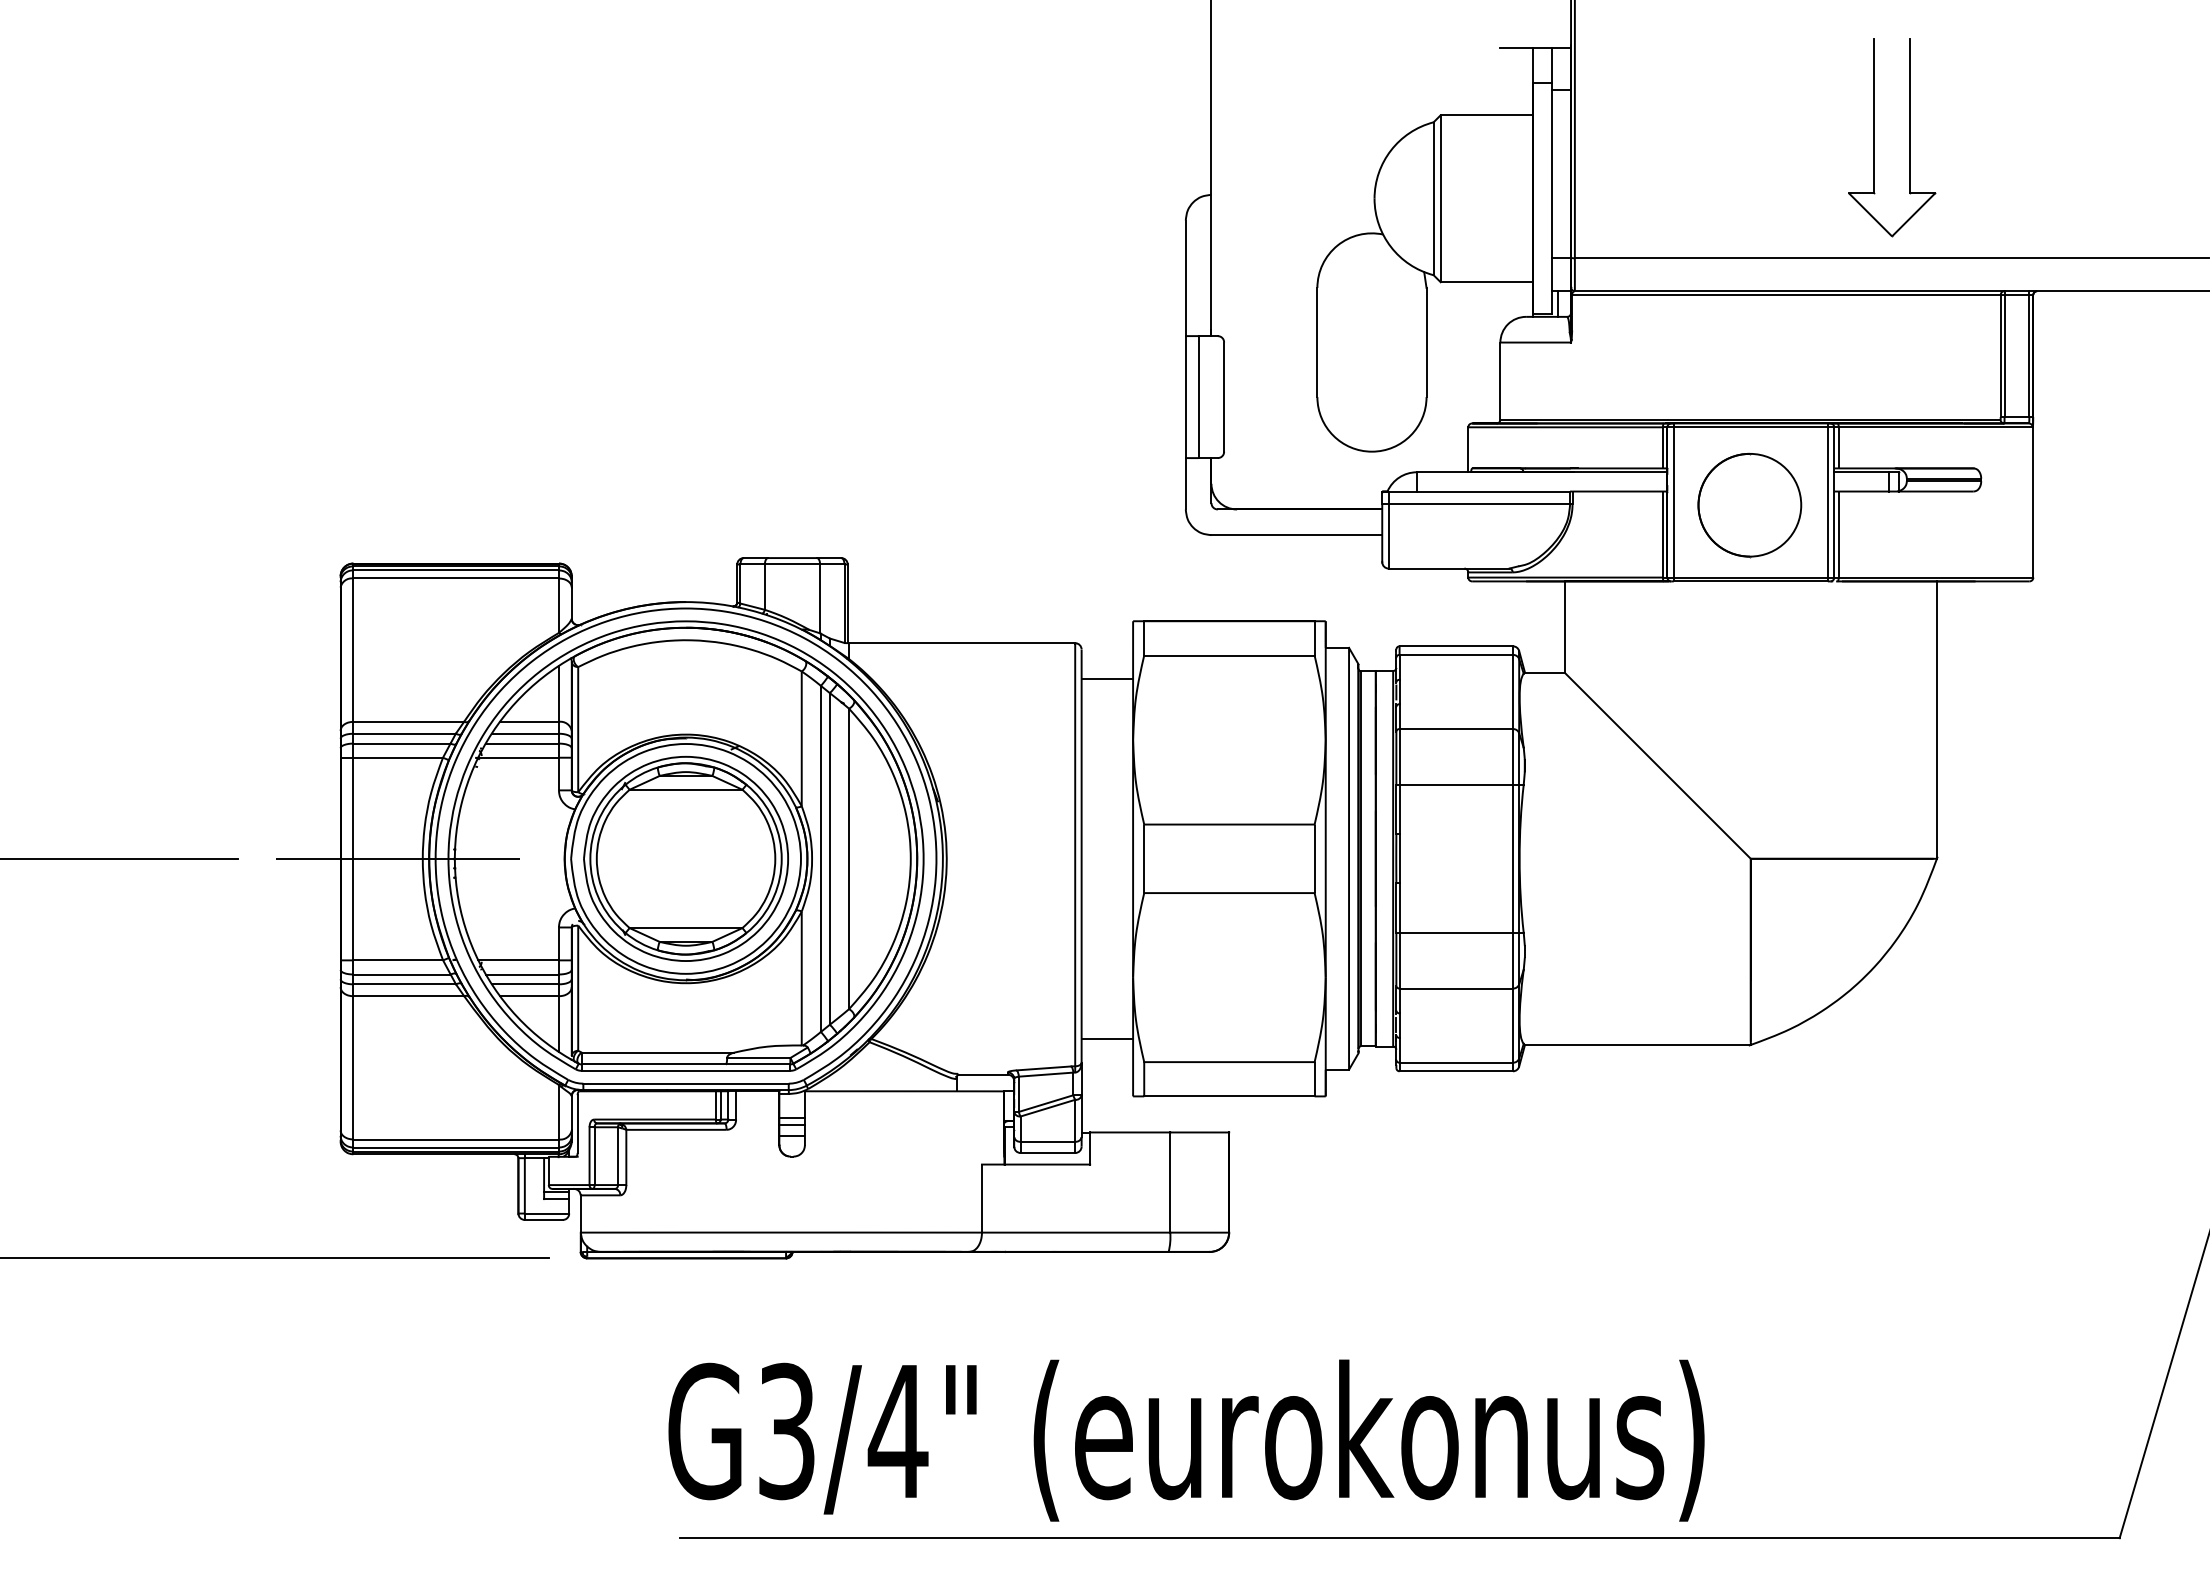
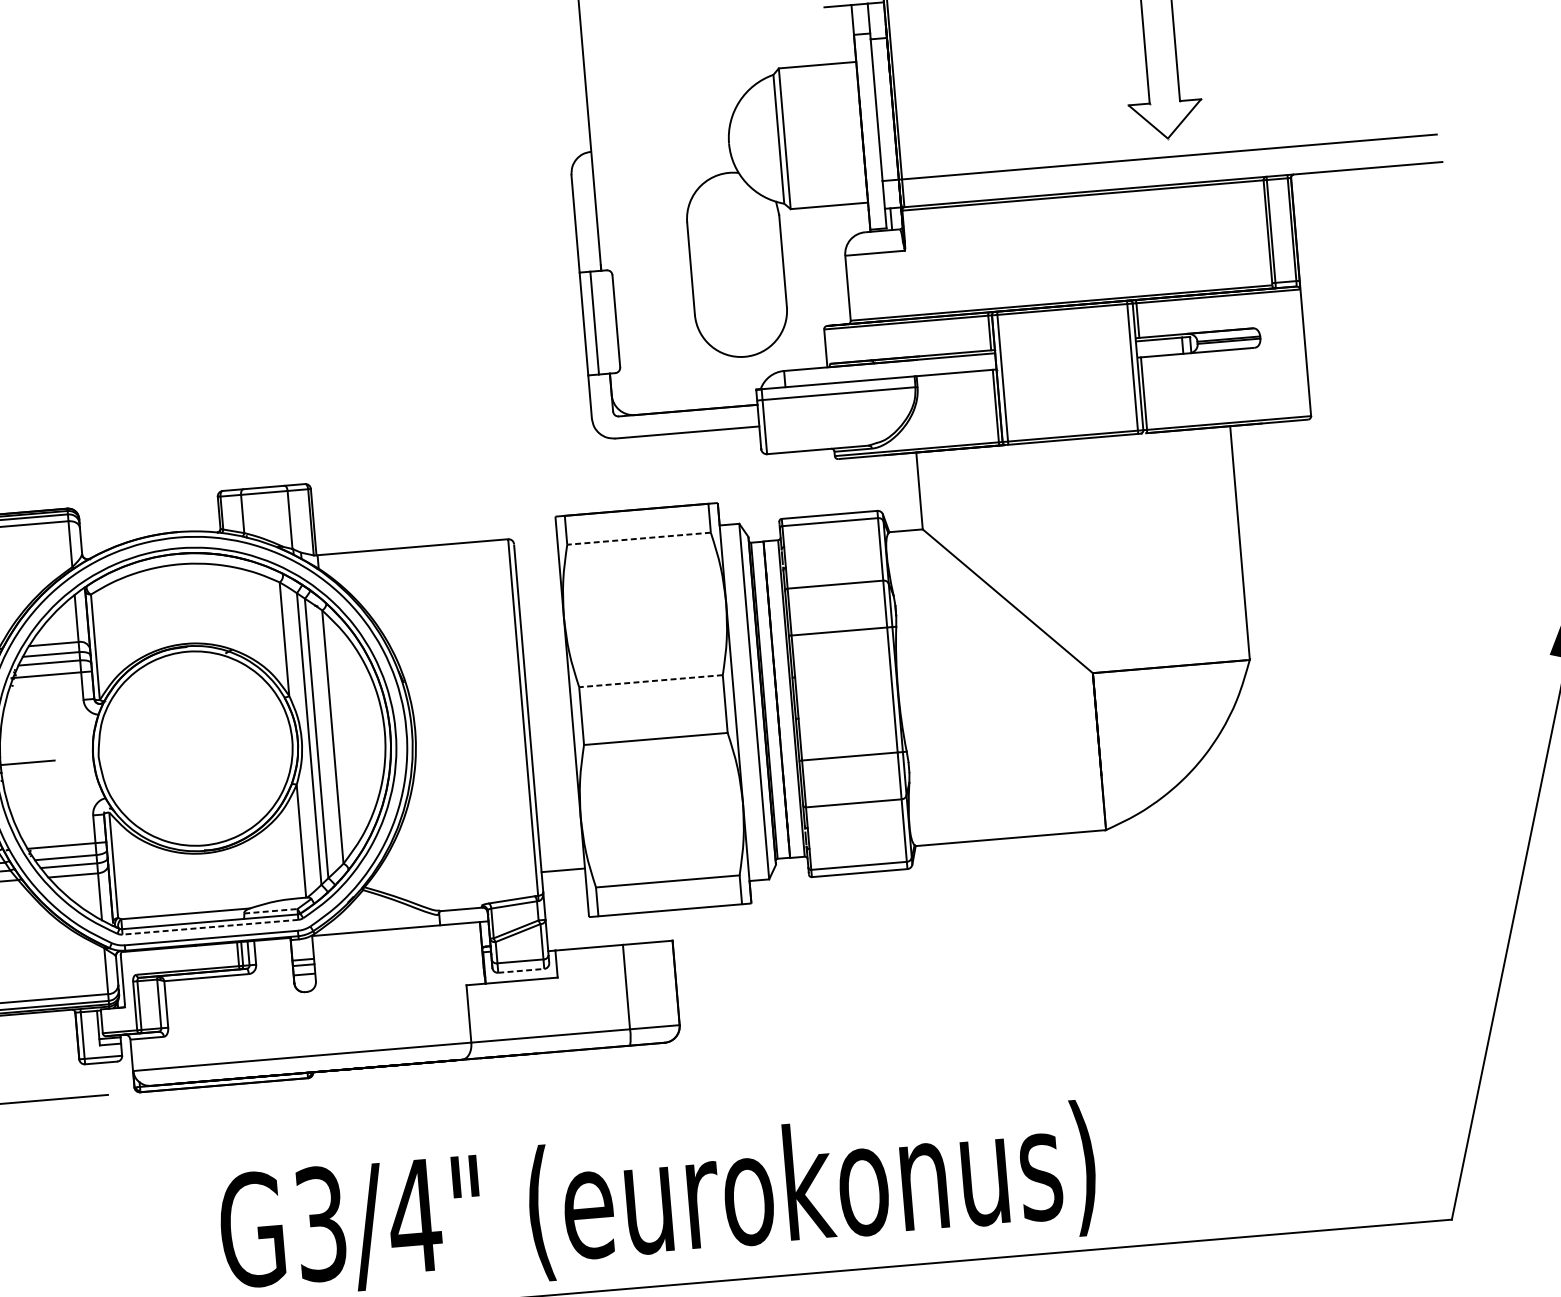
part: (1749, 505) -> (1066, 375), removed
line: (1228, 655) -> (638, 538), solid -> dashed
line: (1107, 679) -> (537, 567), removed
line: (1228, 824) -> (650, 681), solid -> dashed
part: (685, 858) -> (194, 748), removed
line: (758, 1058) -> (270, 911), solid -> dashed
line: (685, 1070) -> (209, 926), solid -> dashed
line: (1048, 1153) -> (521, 971), solid -> dashed

